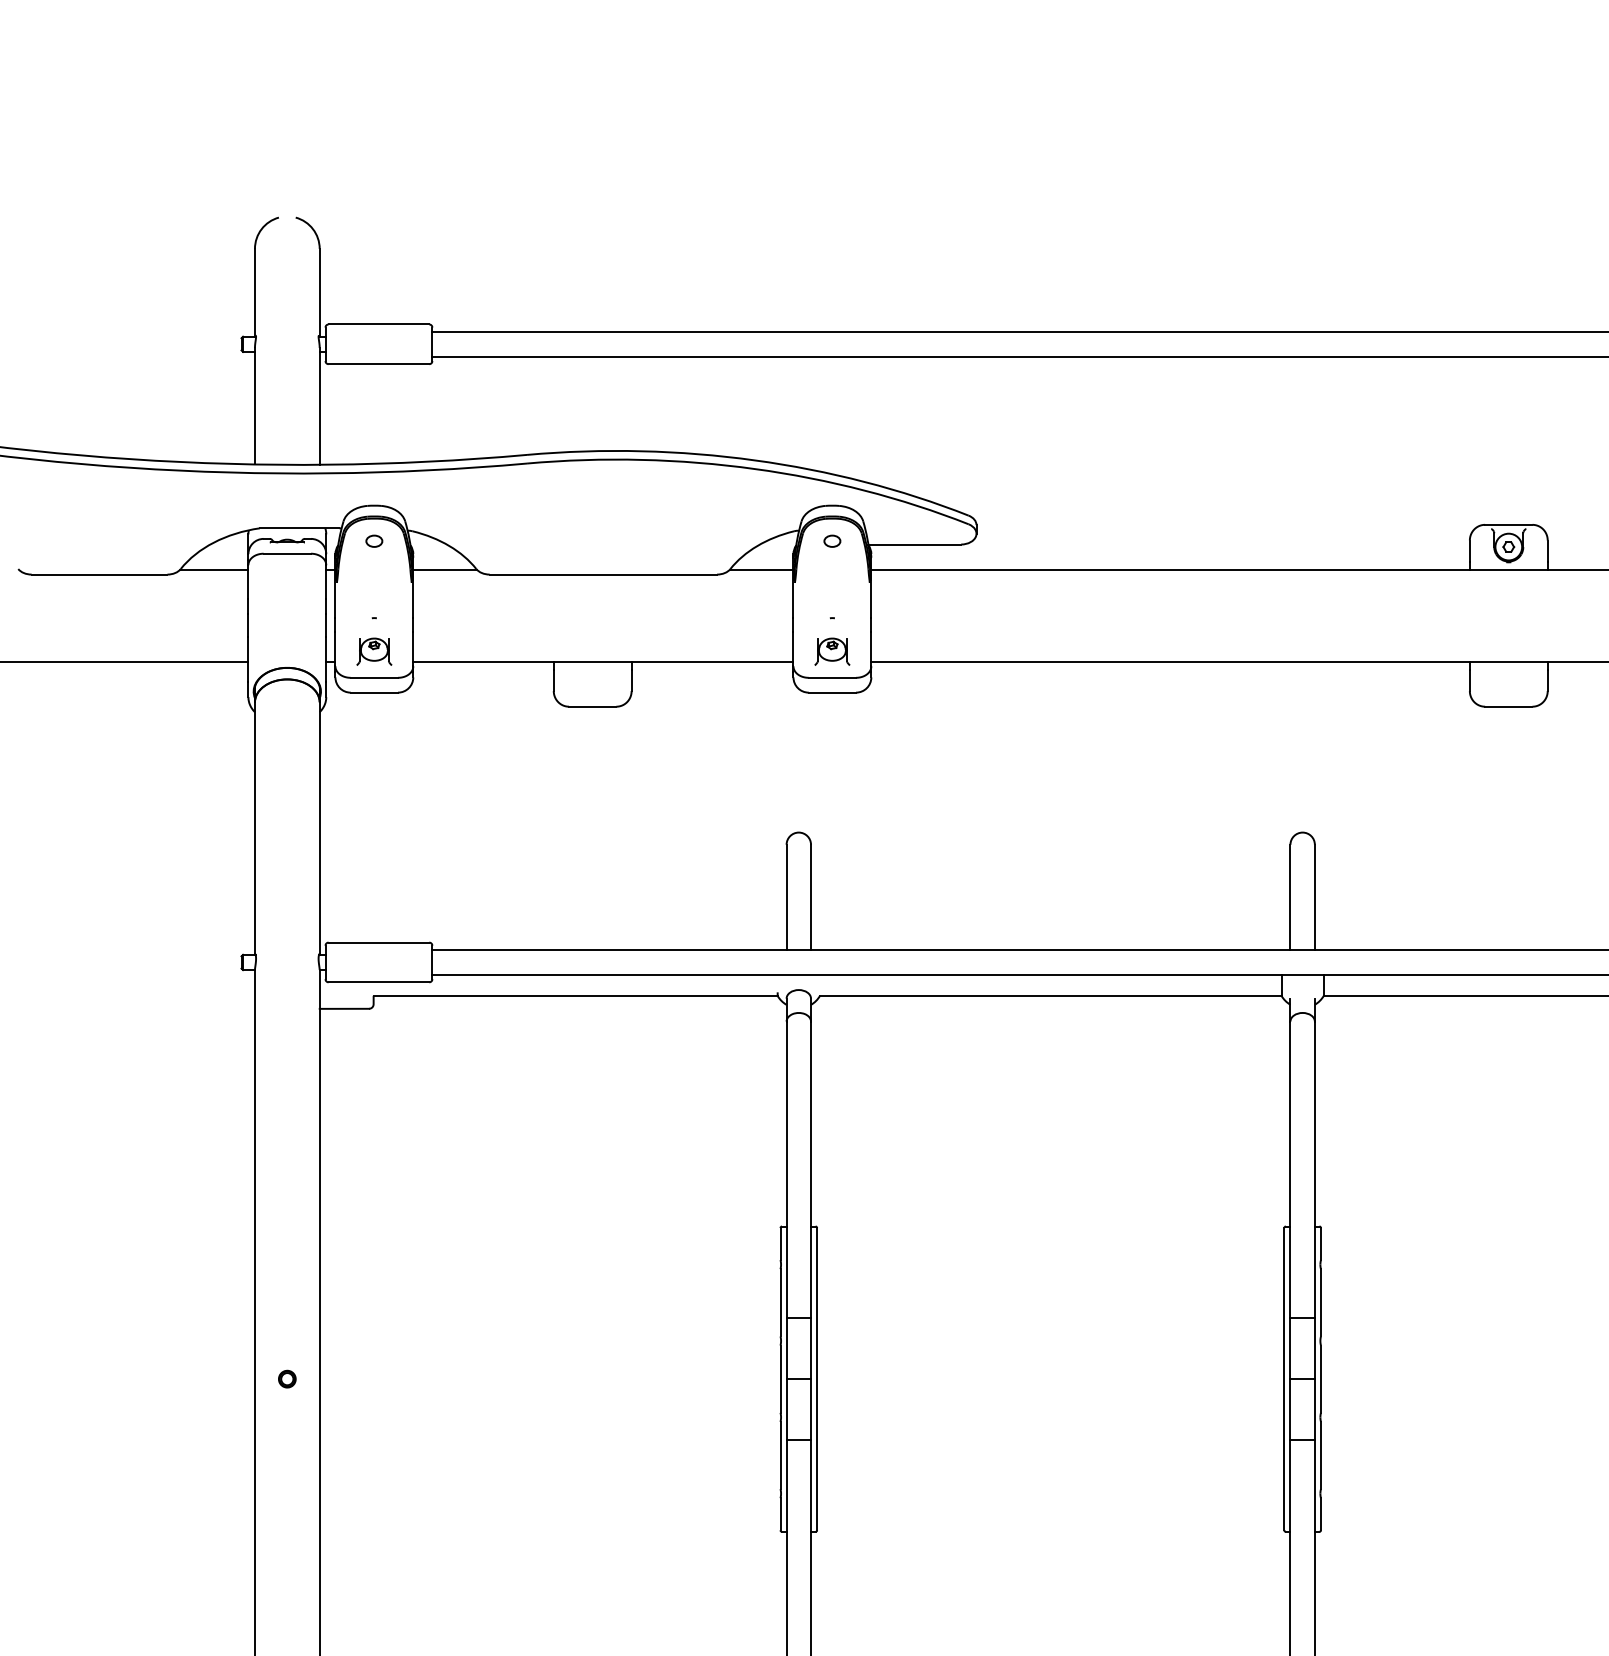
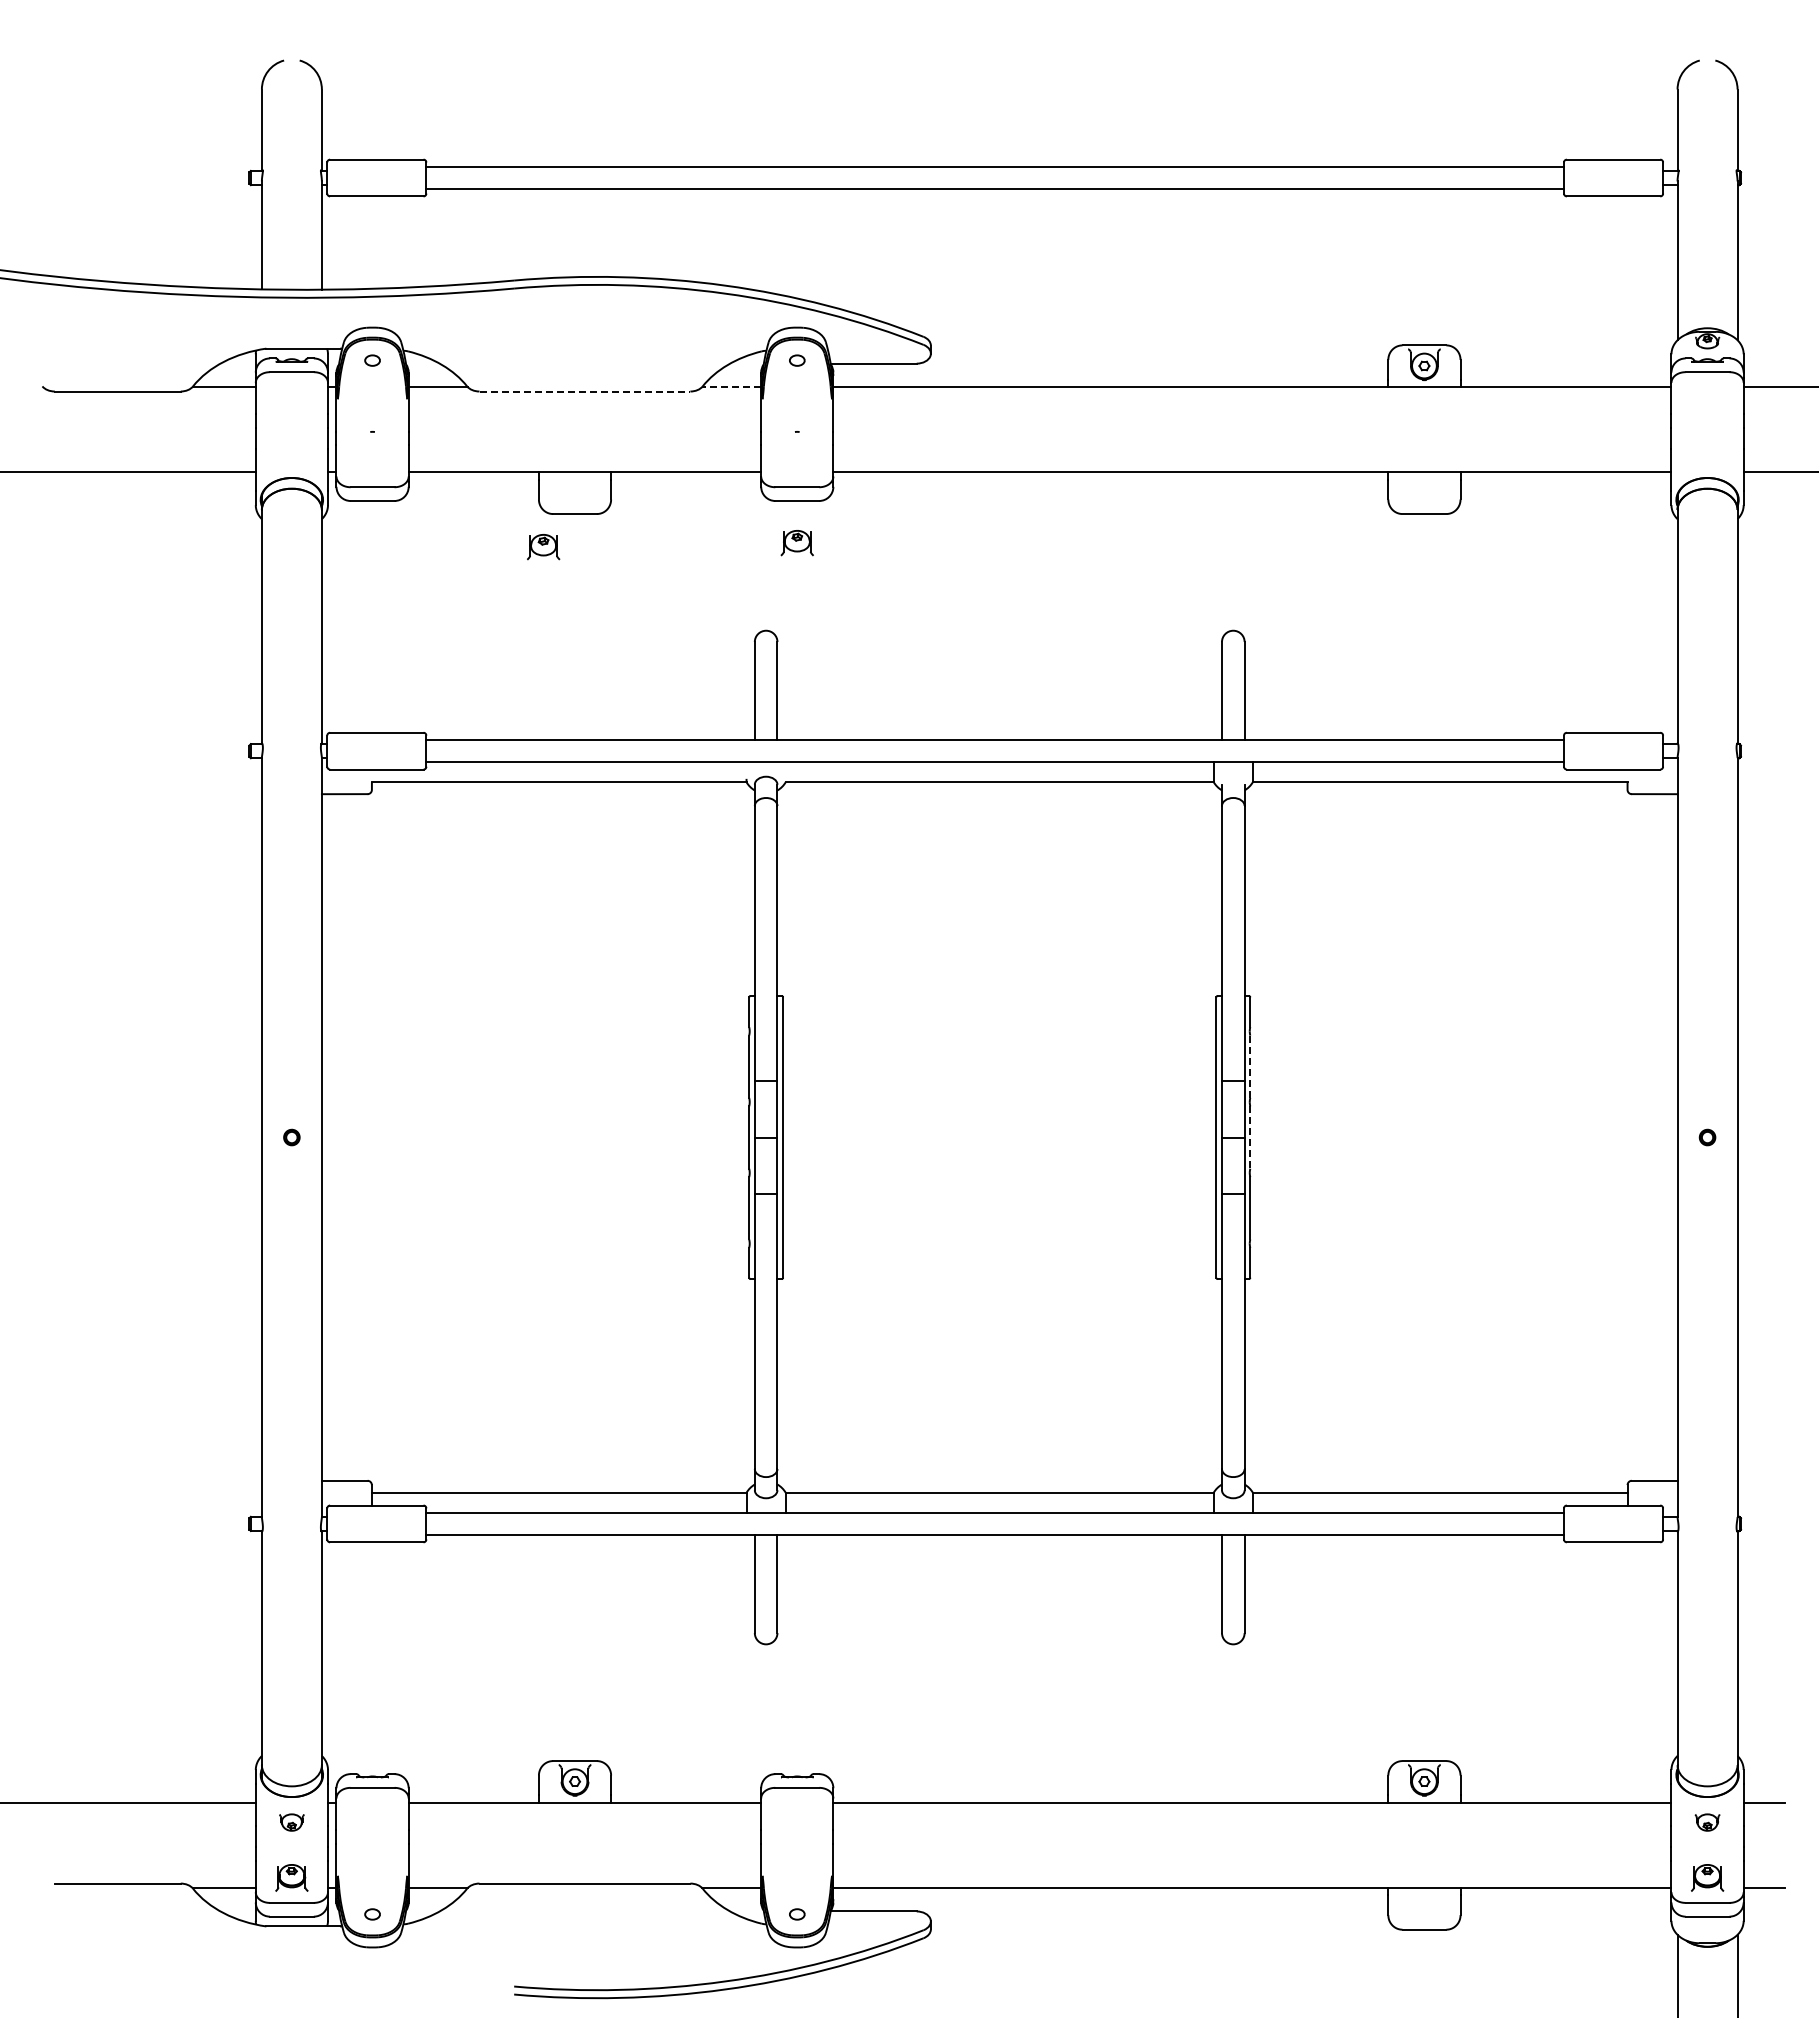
line: (761, 570) -> (731, 387), solid -> dashed
line: (603, 574) -> (585, 391), solid -> dashed
part: (374, 652) -> (543, 547), moved
part: (831, 652) -> (796, 543), moved
line: (1321, 1303) -> (1250, 1067), solid -> dashed
line: (1321, 1380) -> (1250, 1138), solid -> dashed

